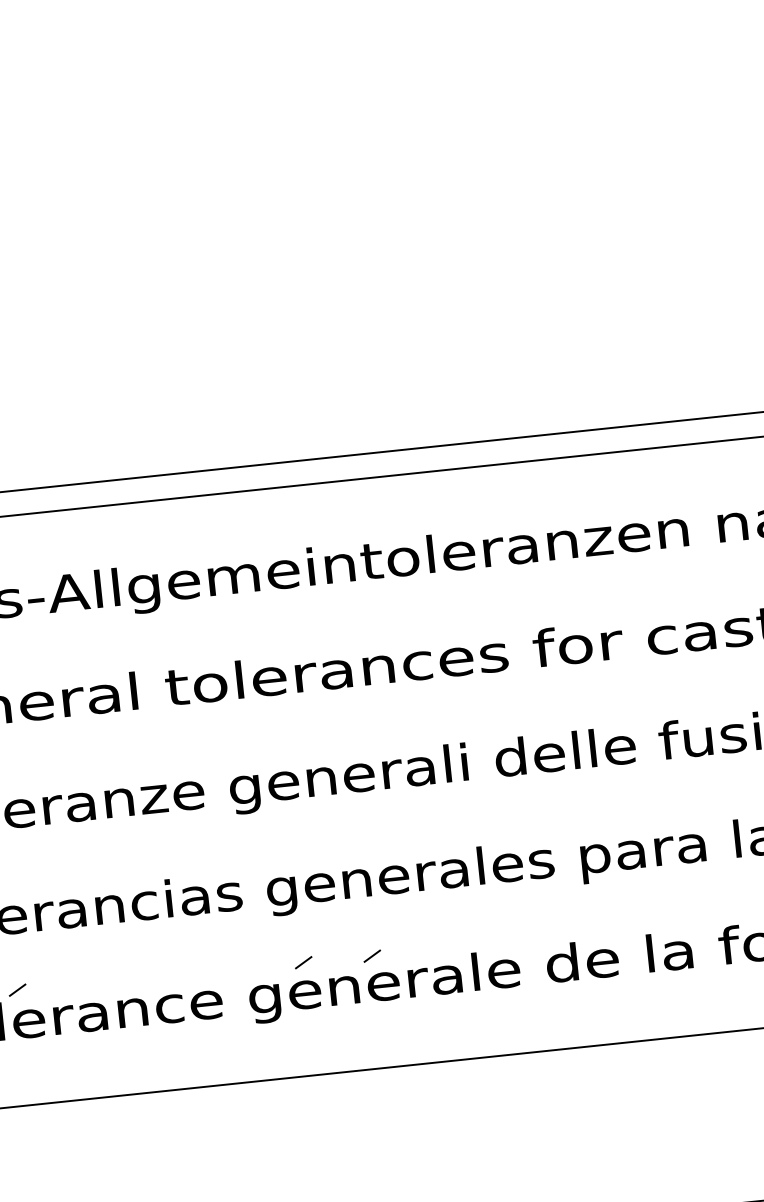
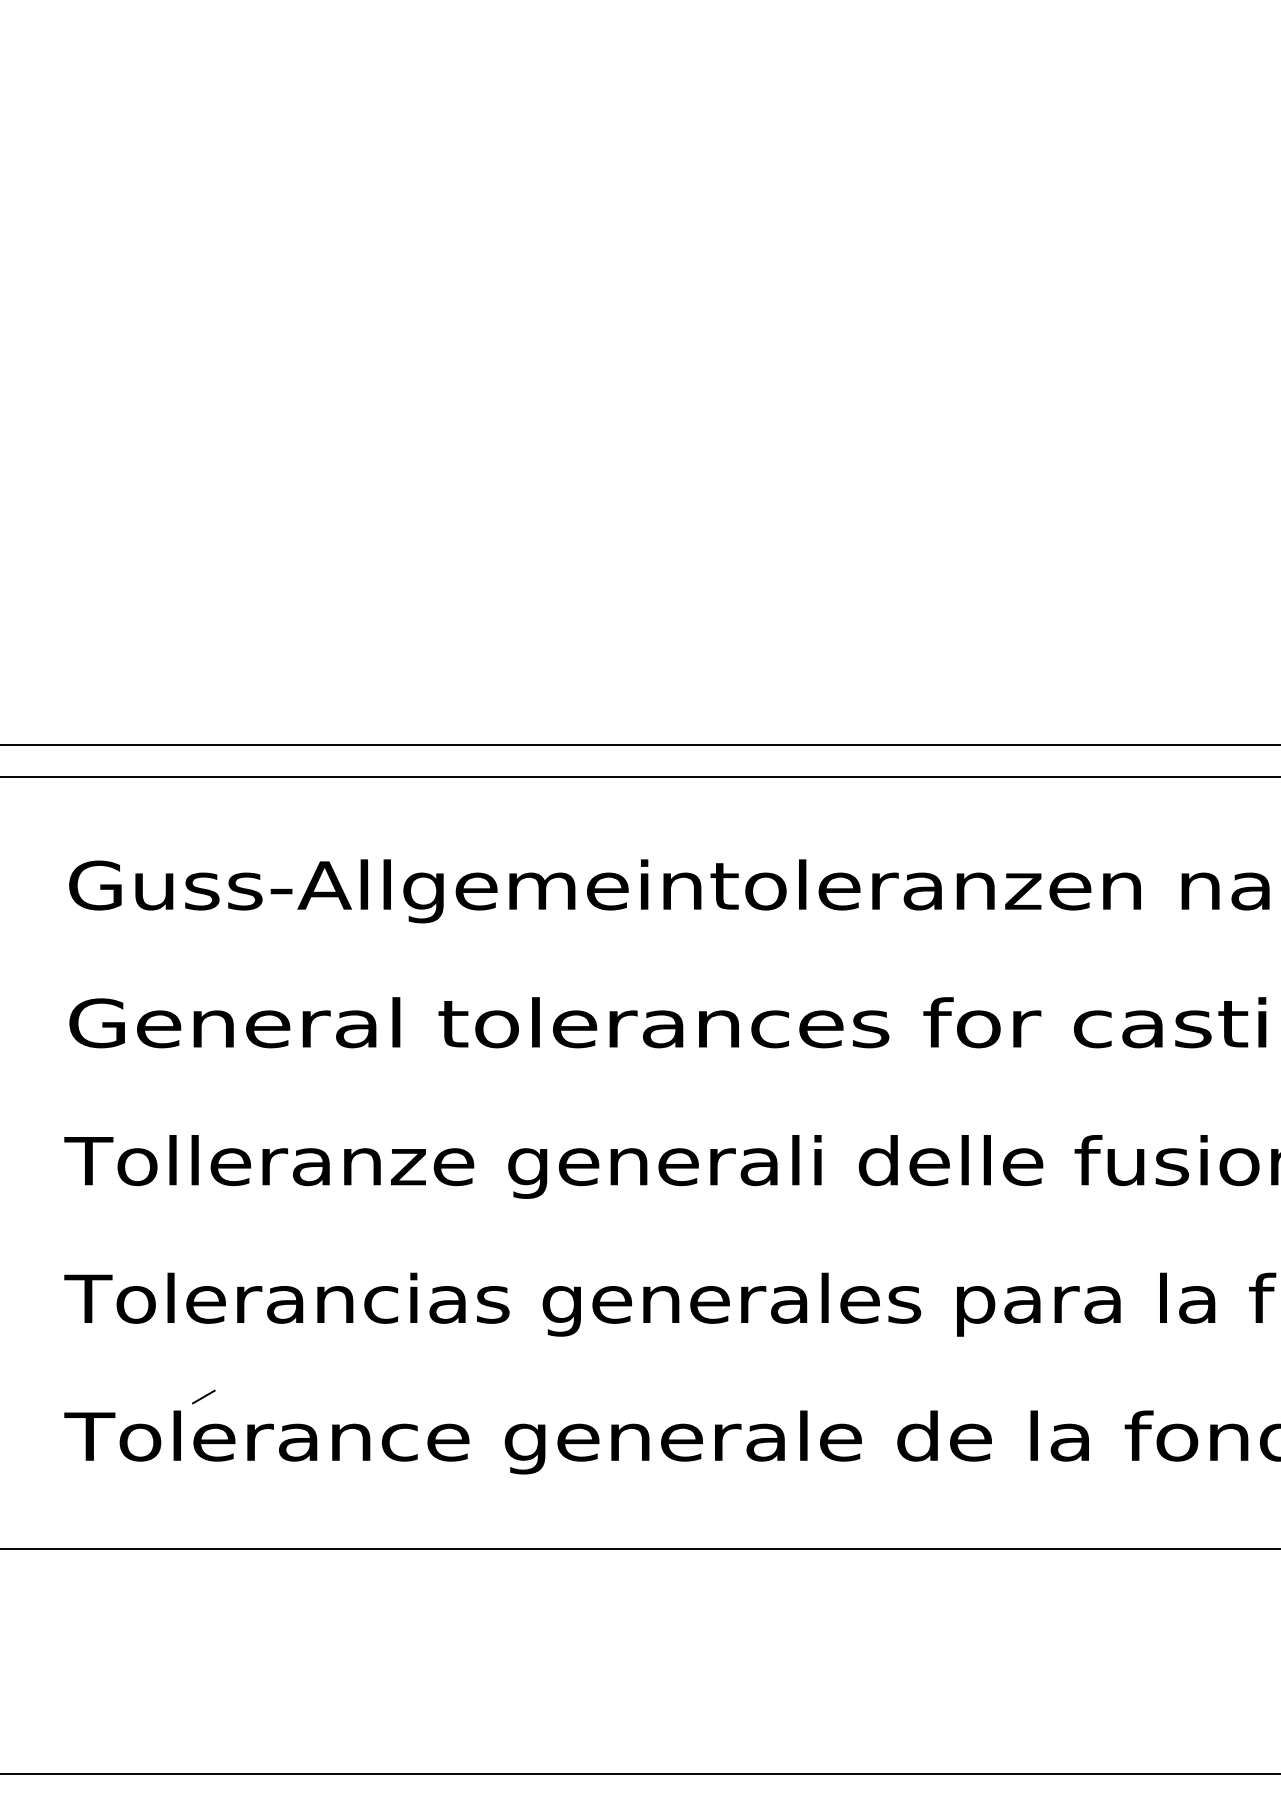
line: (371, 956) -> (670, 1401), removed
line: (303, 962) -> (580, 1400), removed

